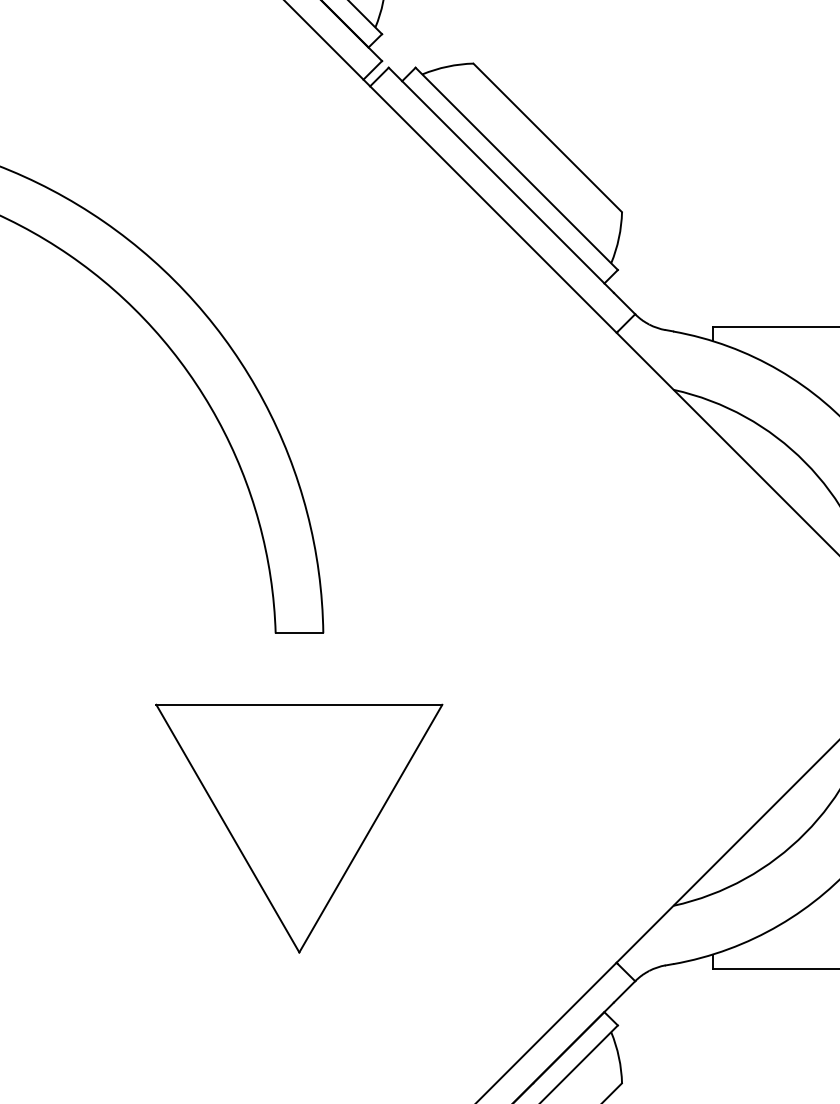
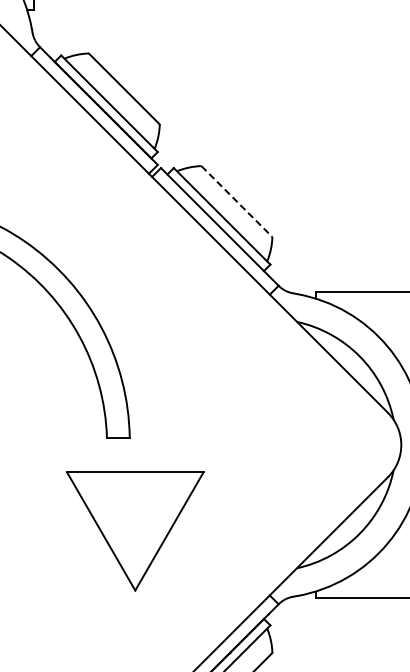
line: (548, 137) -> (237, 201), solid -> dashed
part: (299, 828) -> (135, 531), moved

